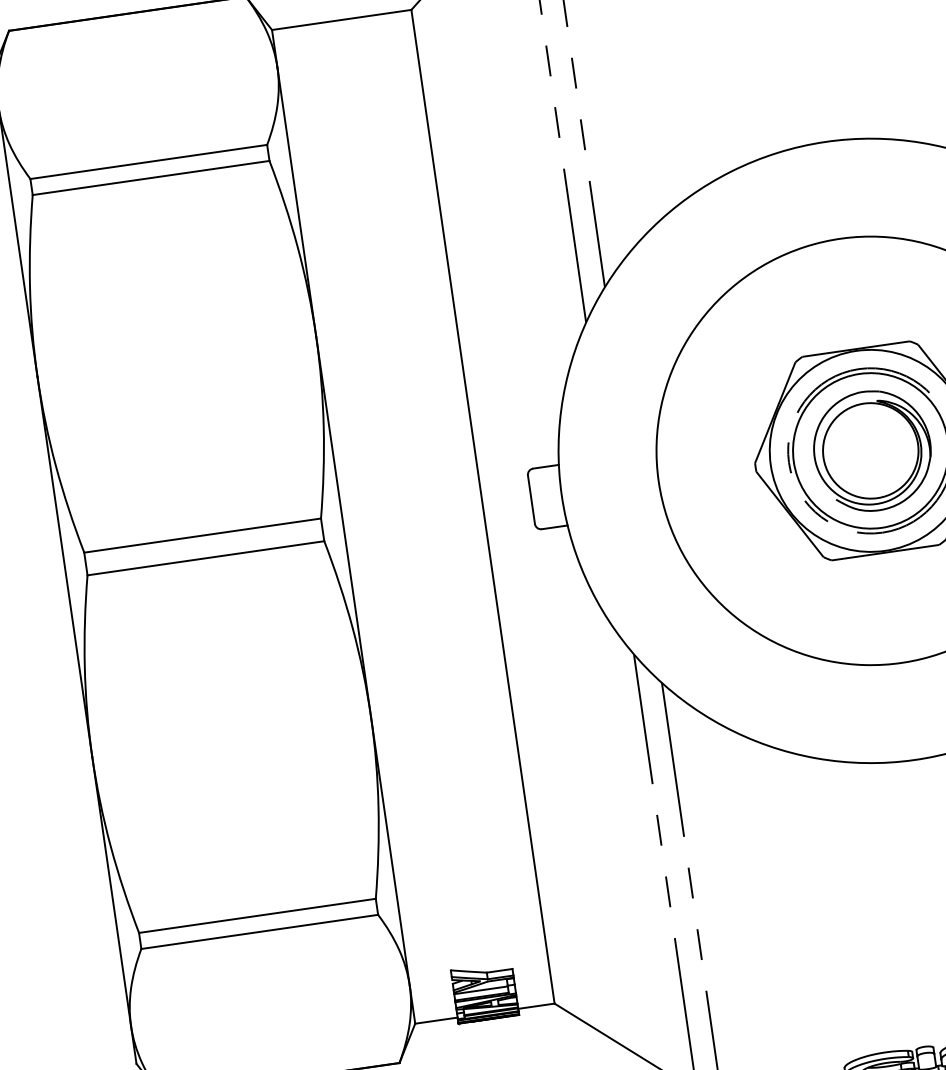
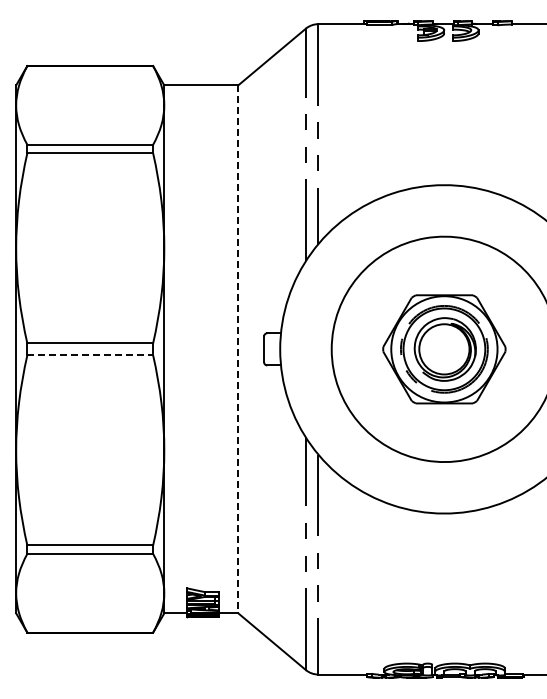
line: (483, 506) -> (238, 349), solid -> dashed
line: (206, 558) -> (90, 355), solid -> dashed

